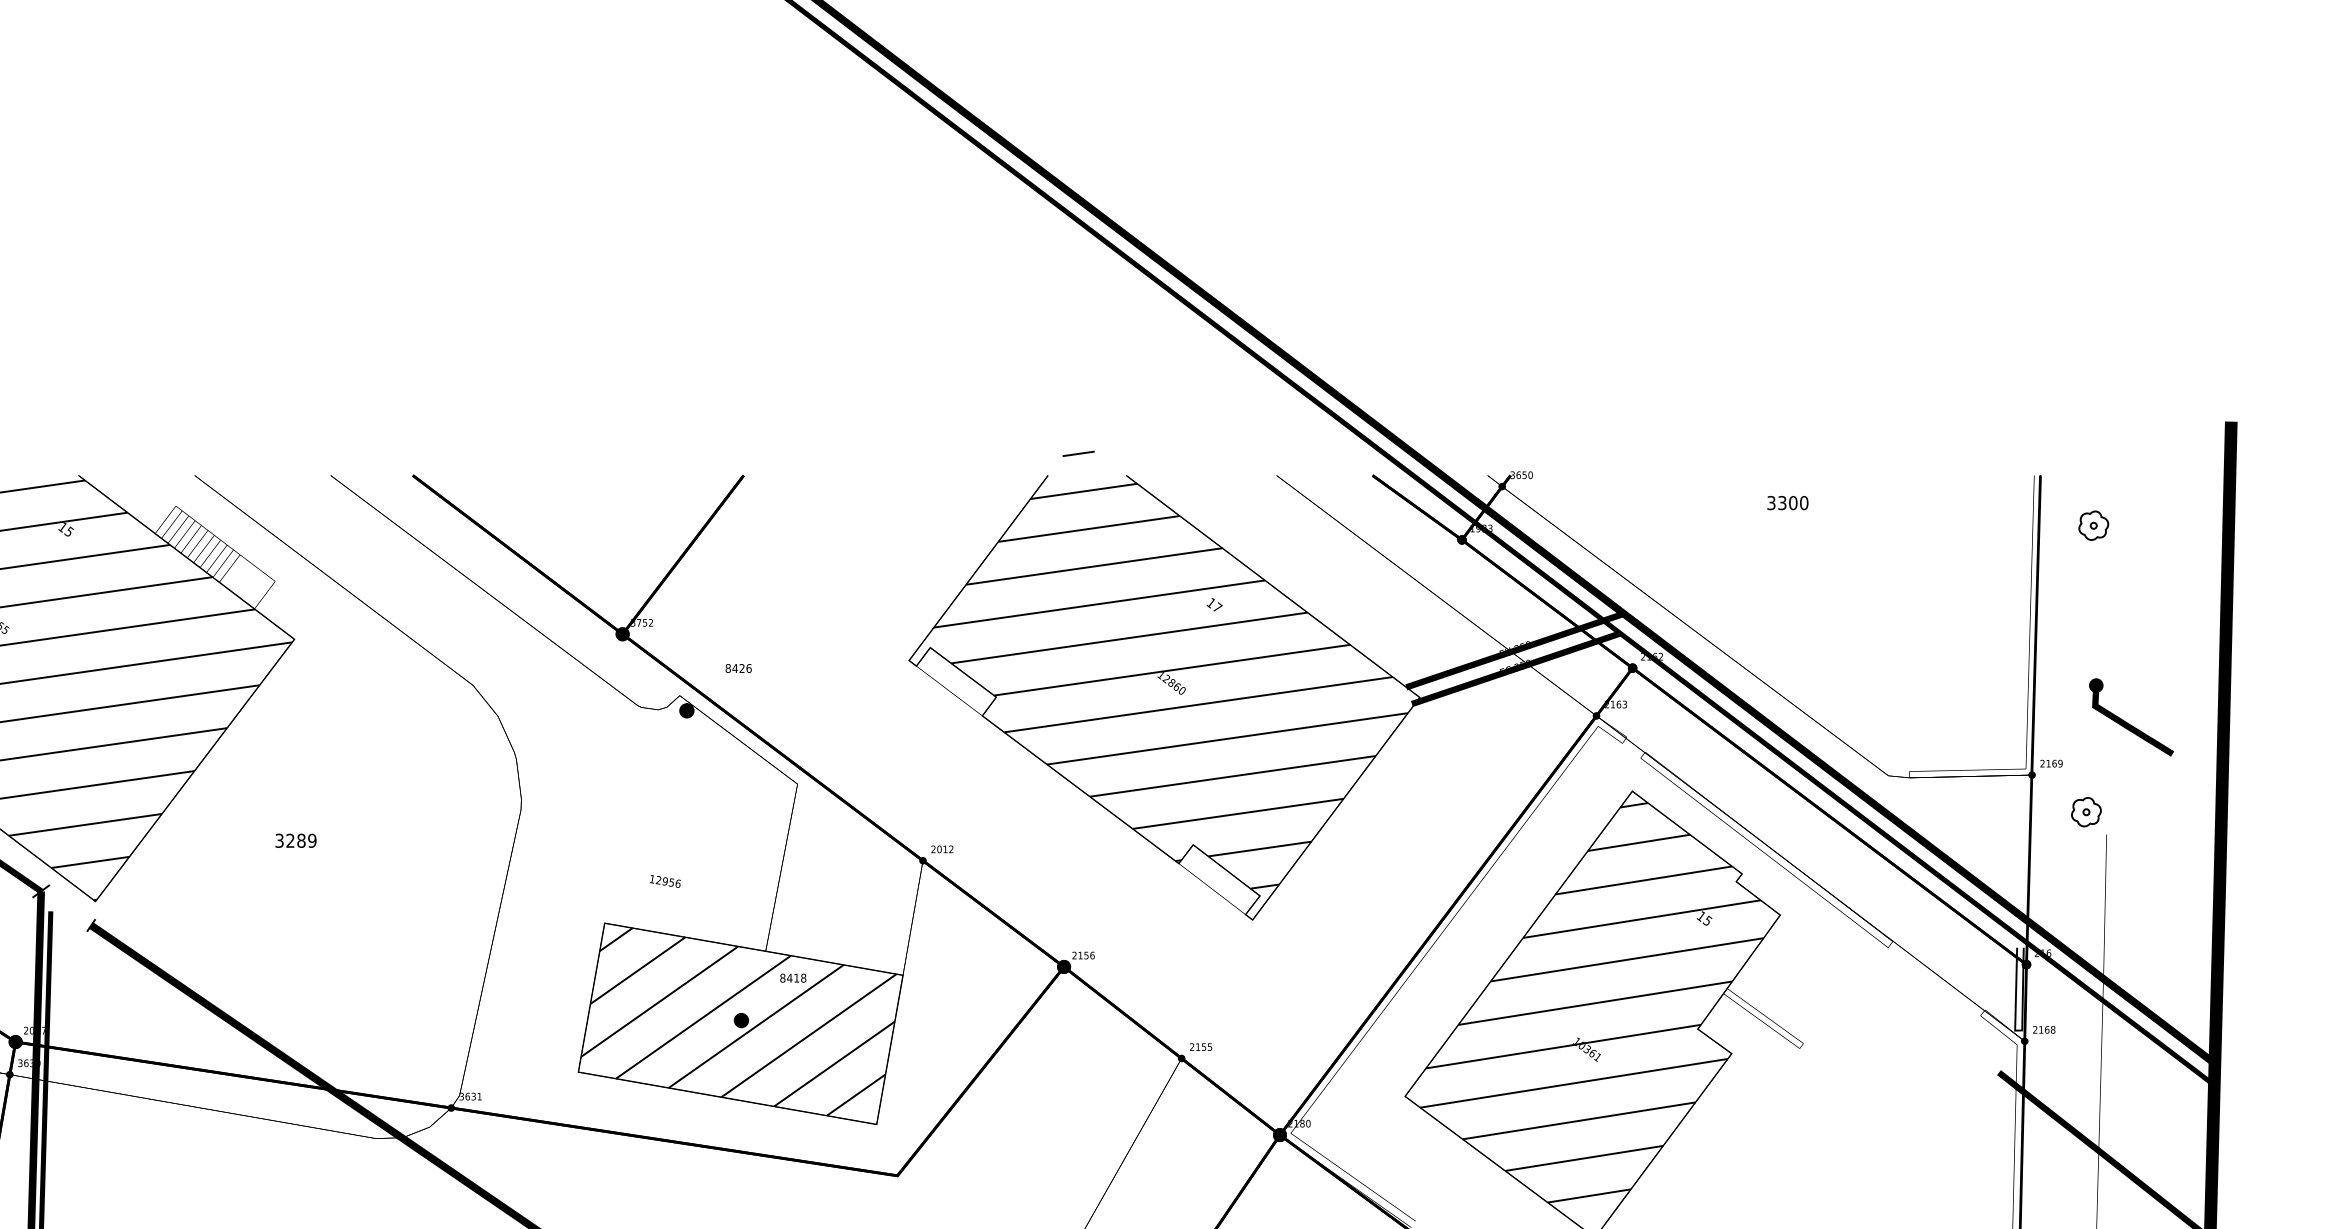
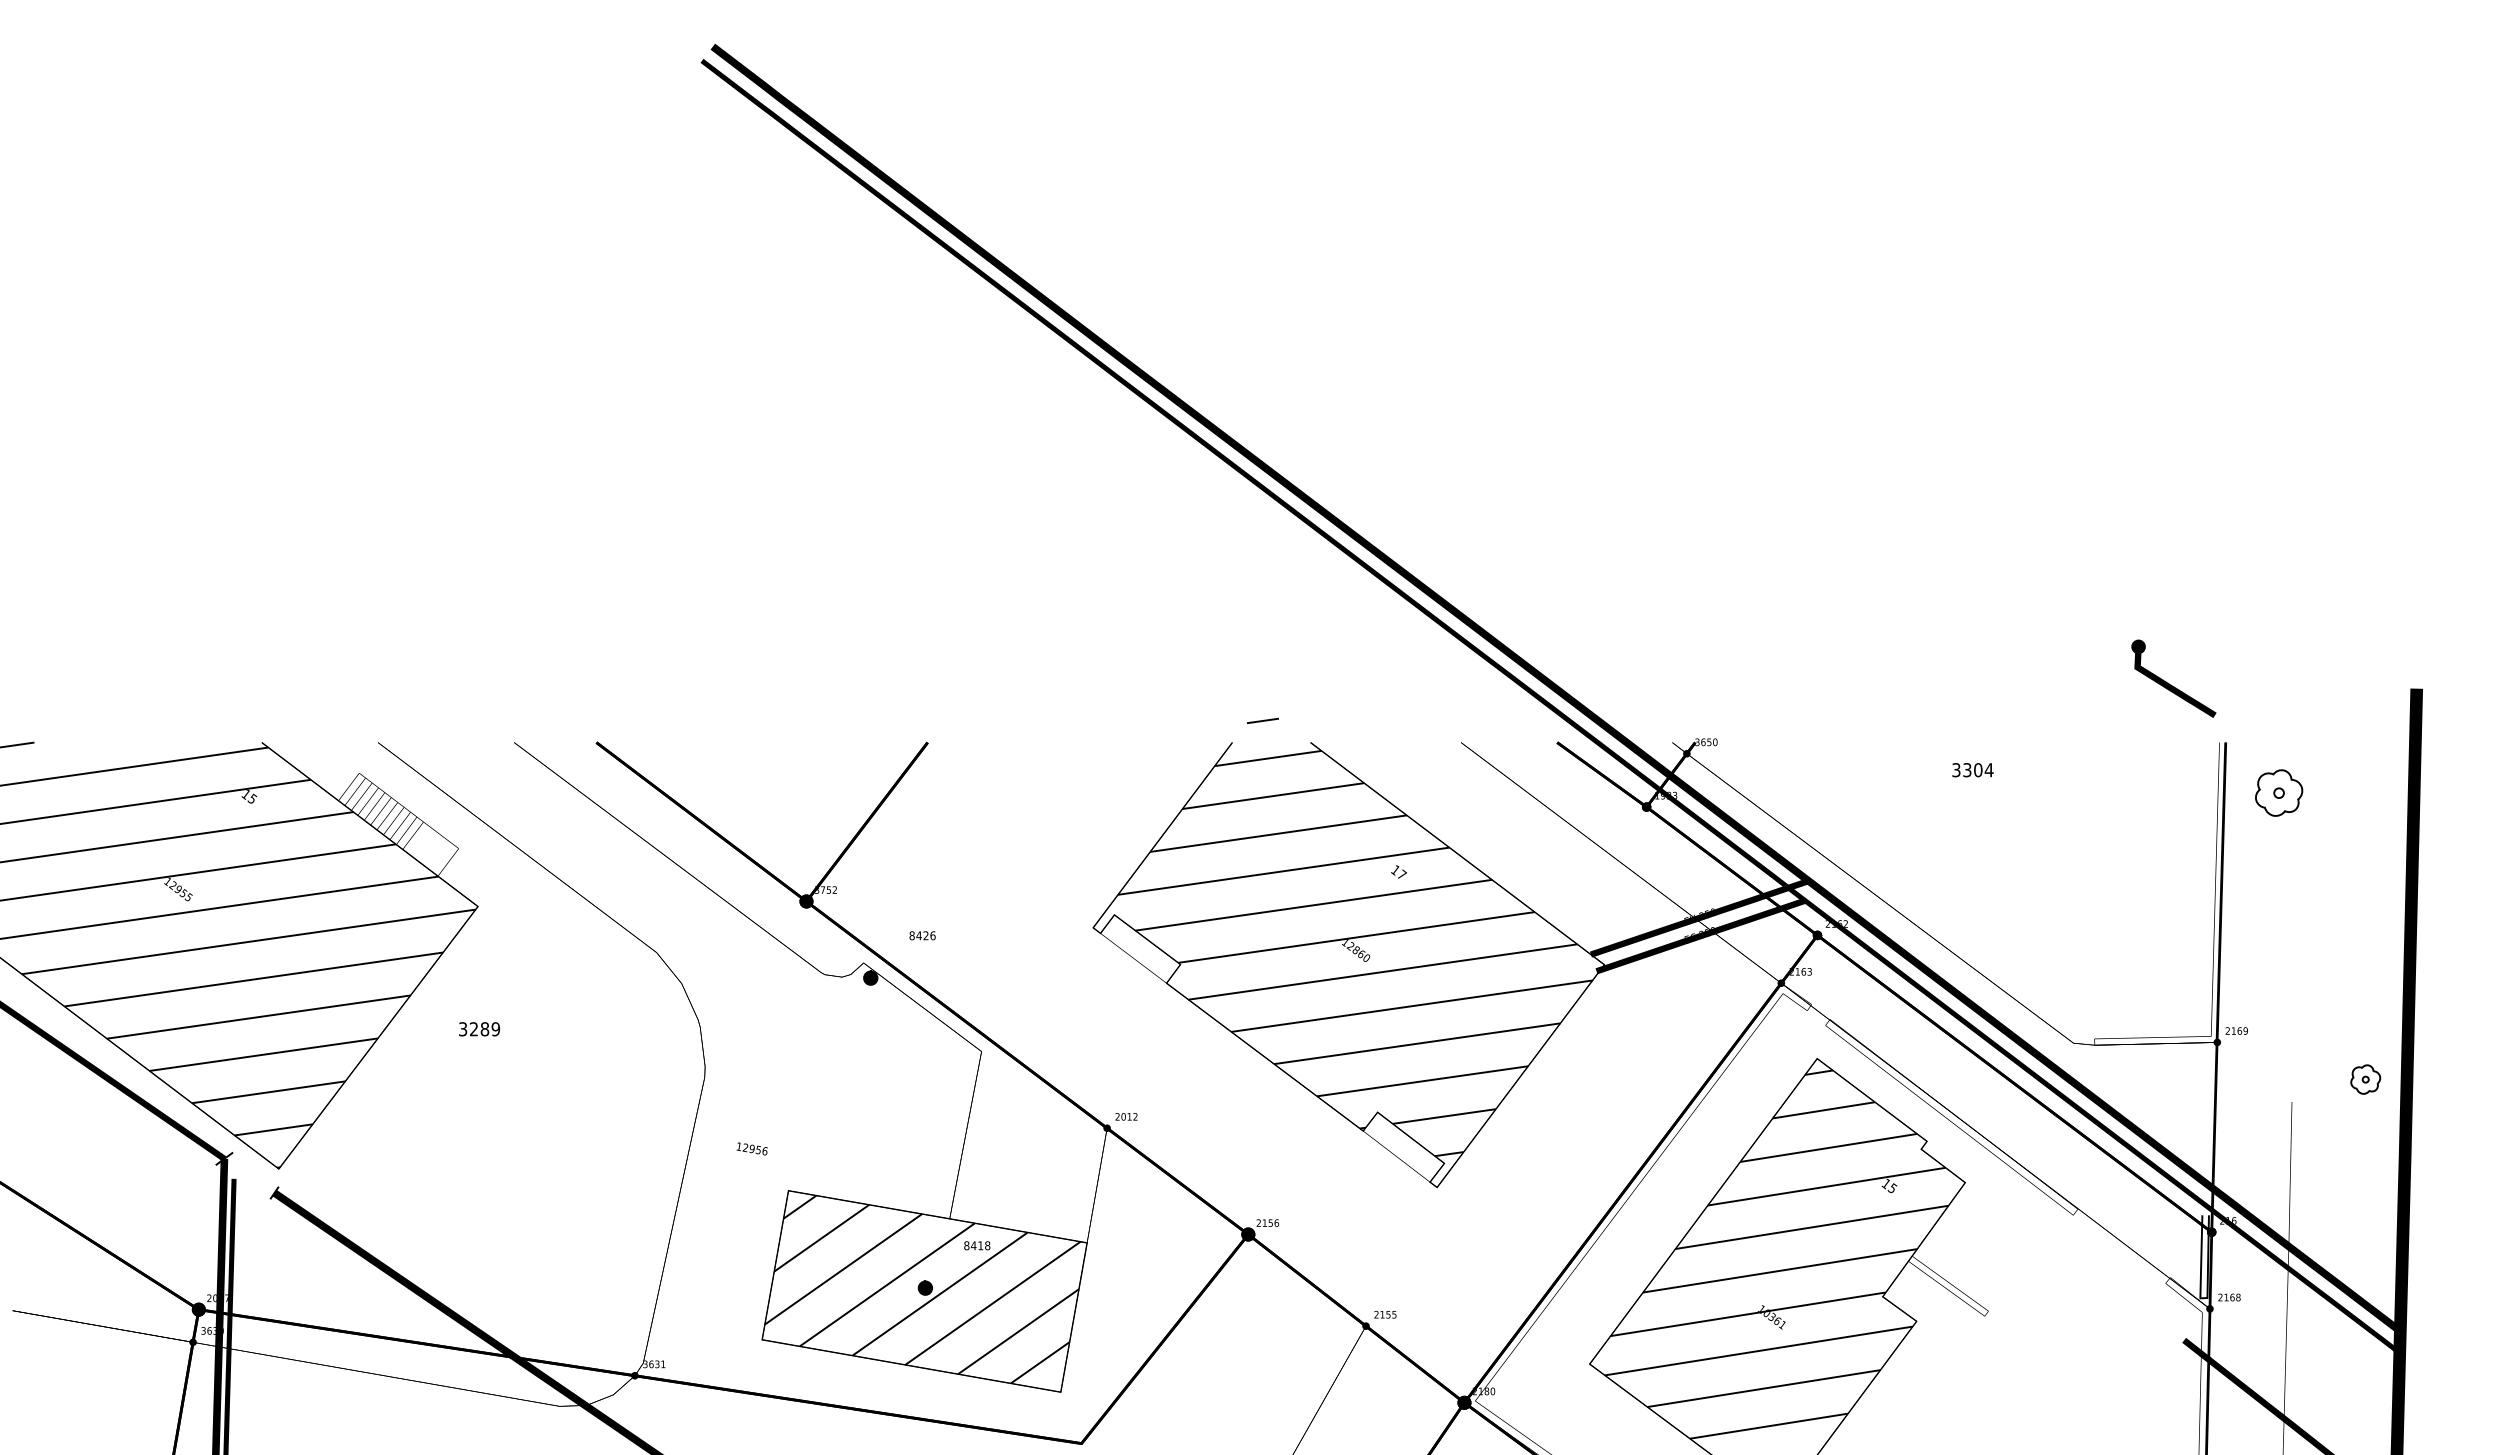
text: (1803, 503) -> (1988, 770), 3300 -> 3304
part: (2093, 525) -> (2278, 792), size x1.6
part: (2129, 723) -> (2171, 684), moved
part: (2086, 812) -> (2365, 1079), moved
text: (296, 841) -> (479, 1029), moved
text: (664, 881) -> (751, 1148), moved

